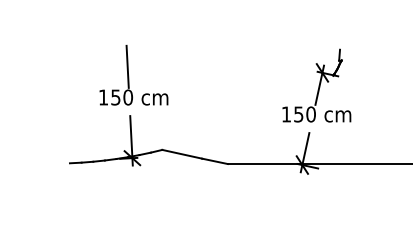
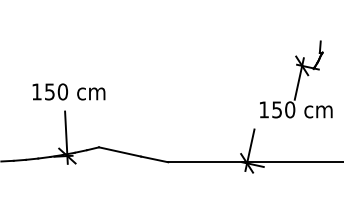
line: (127, 66) -> (62, 59), removed
part: (316, 85) -> (295, 79), moved

